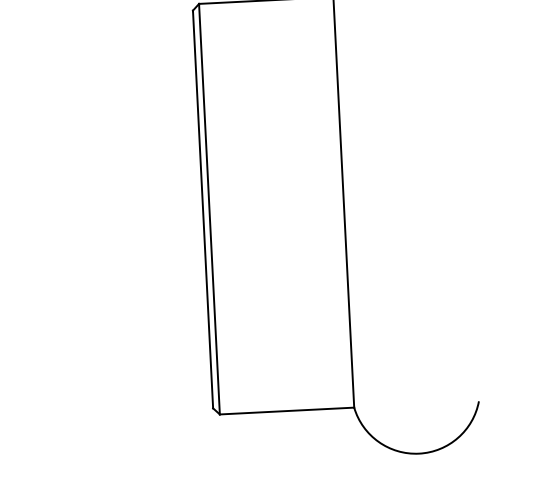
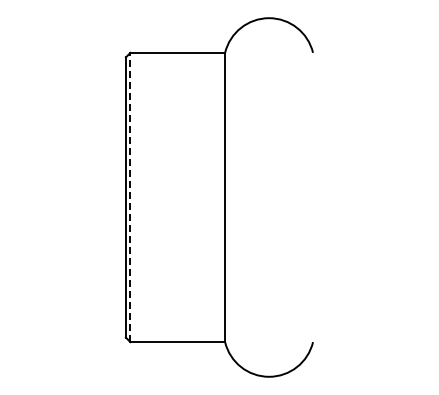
line: (209, 209) -> (130, 197), solid -> dashed

